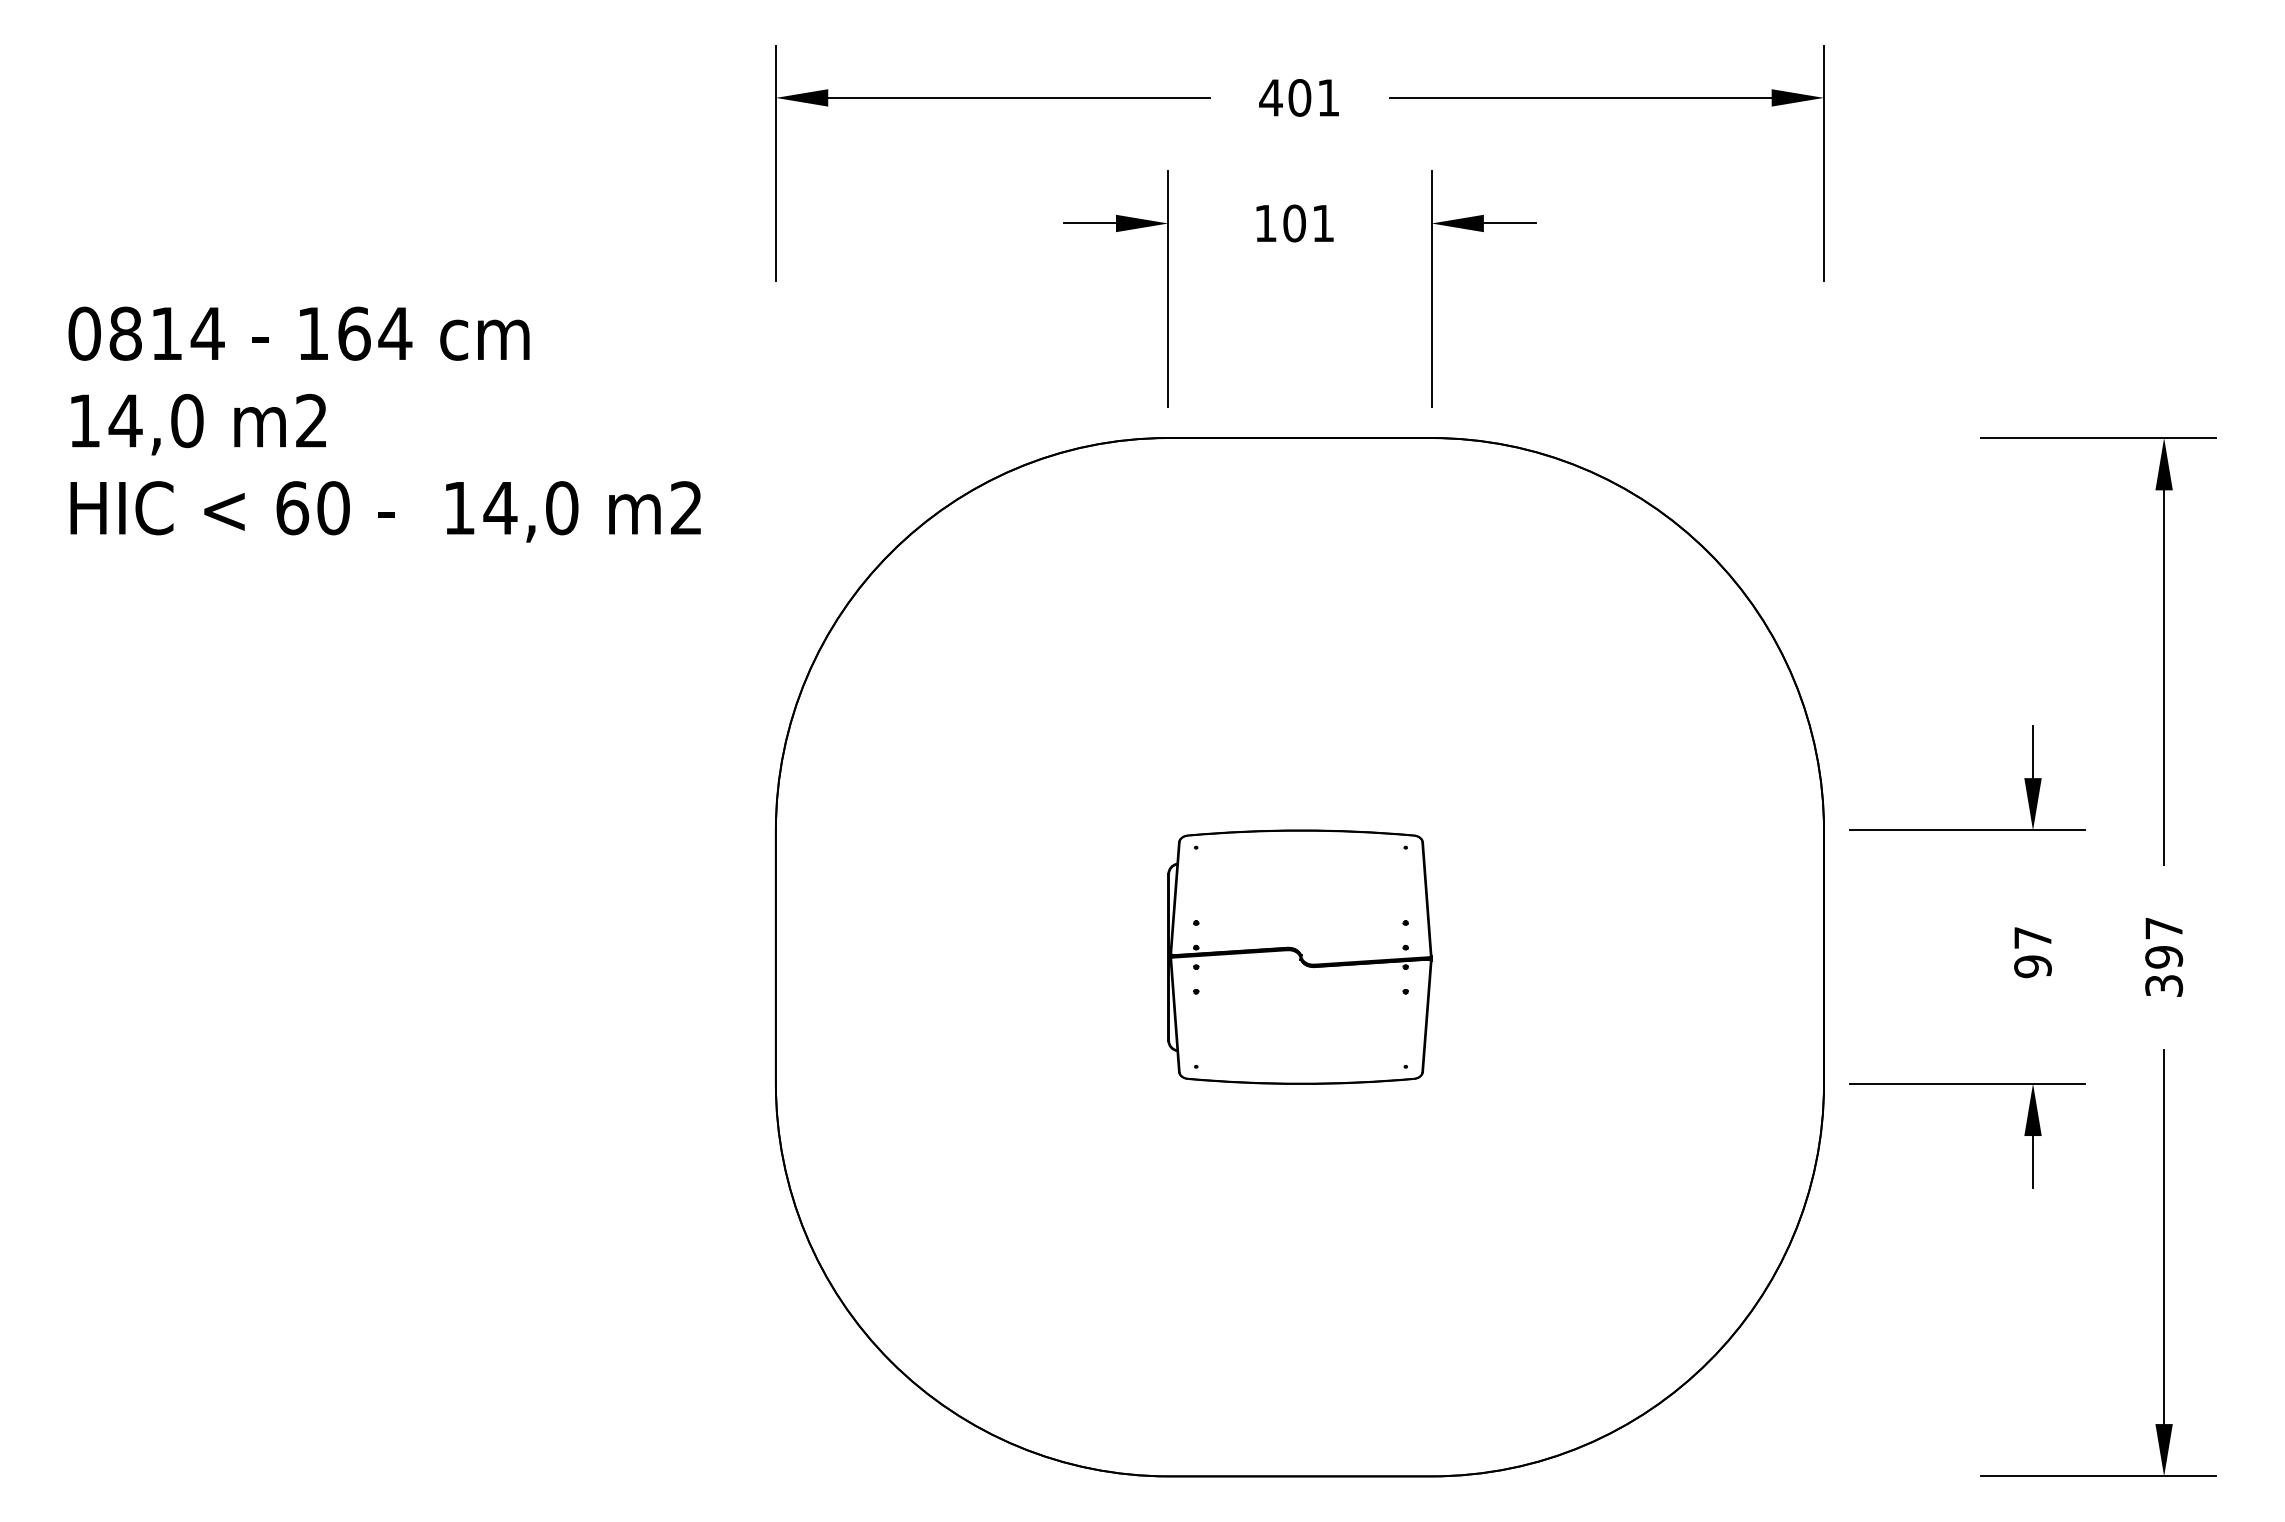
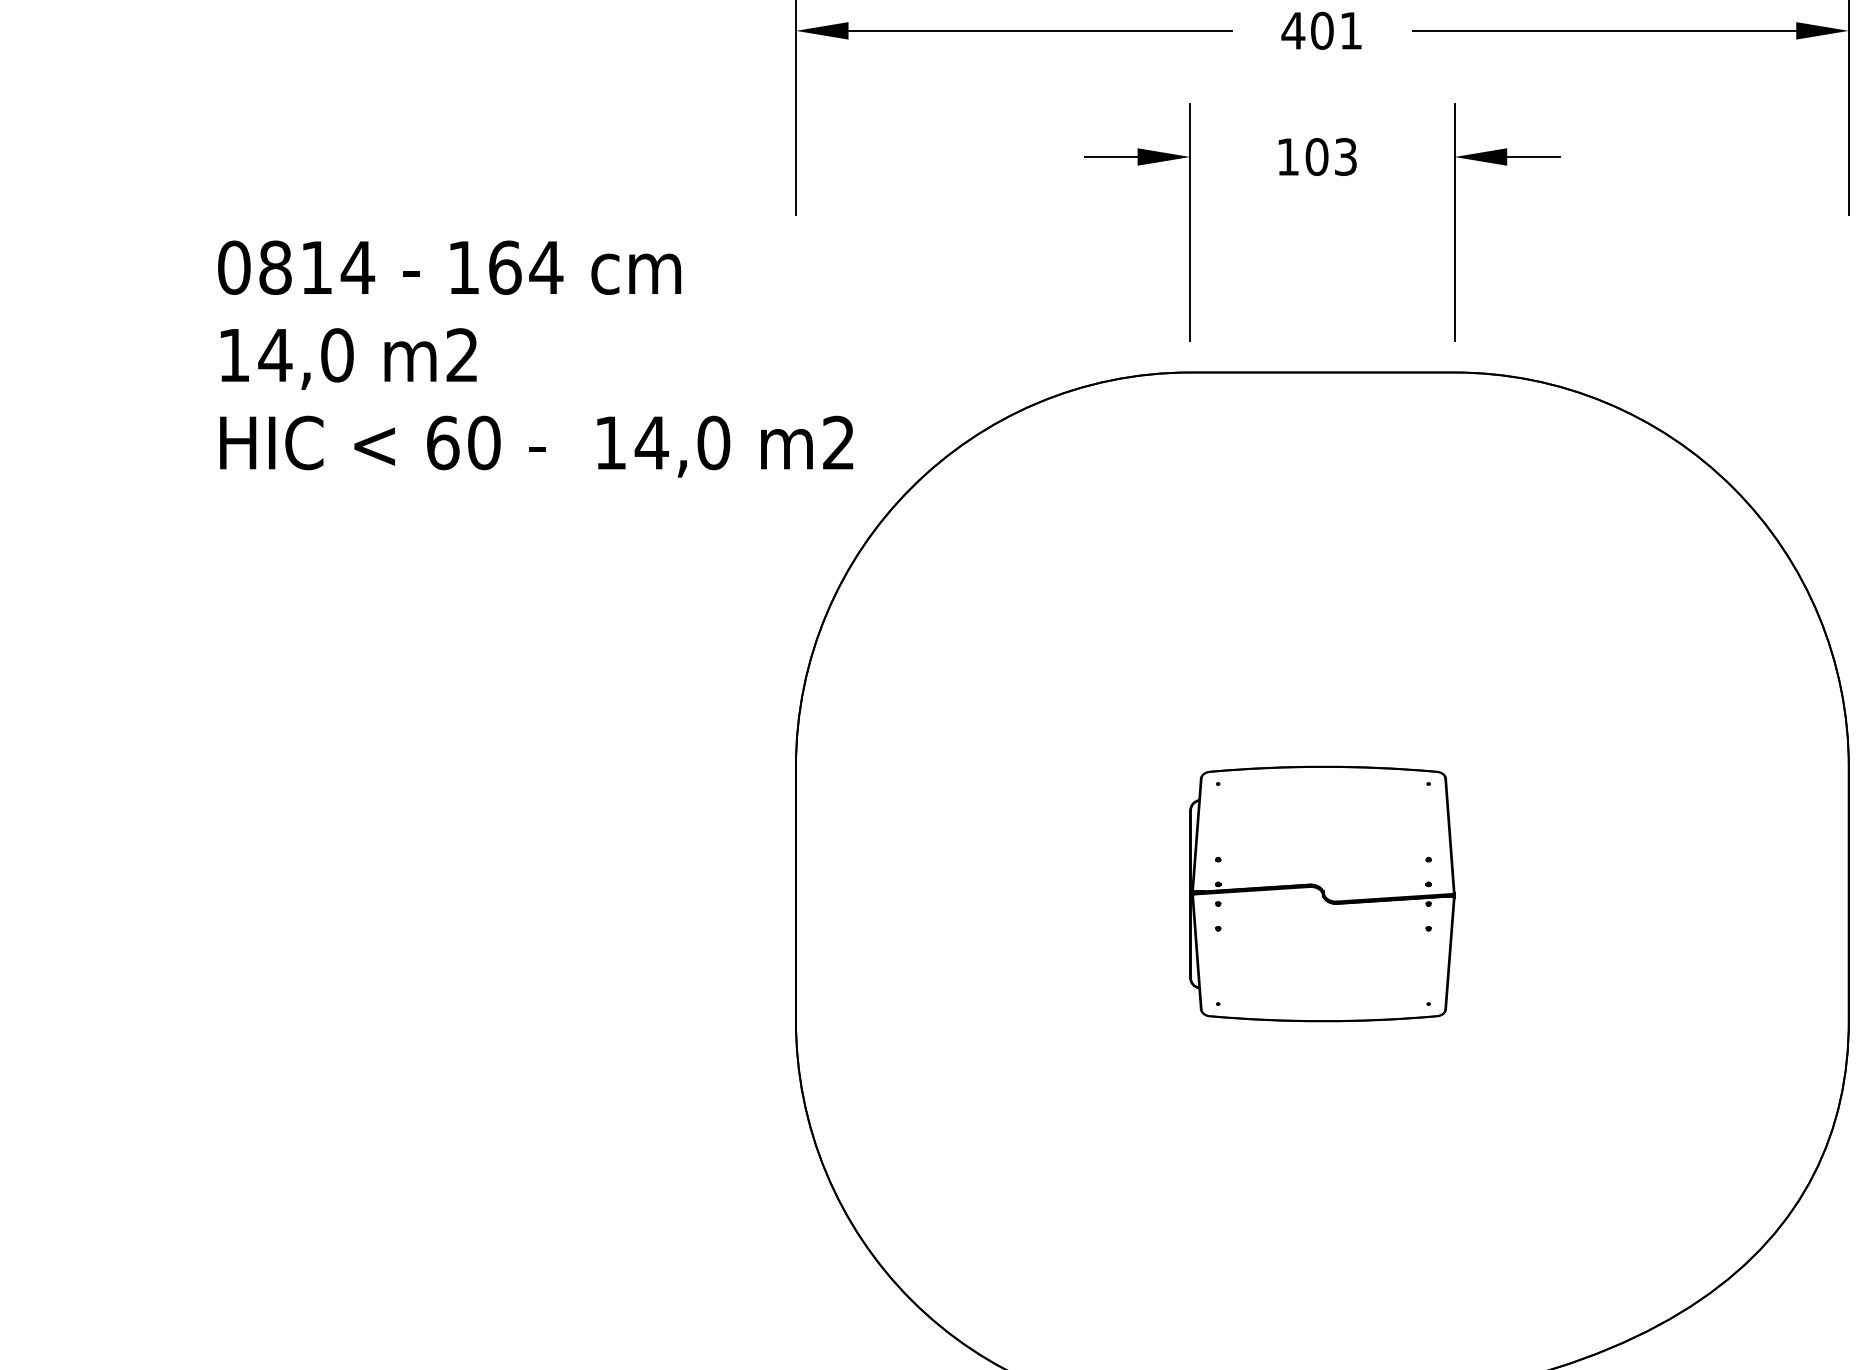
text: (1323, 223) -> (1346, 157), 101 -> 103
text: (384, 424) -> (535, 358), moved

